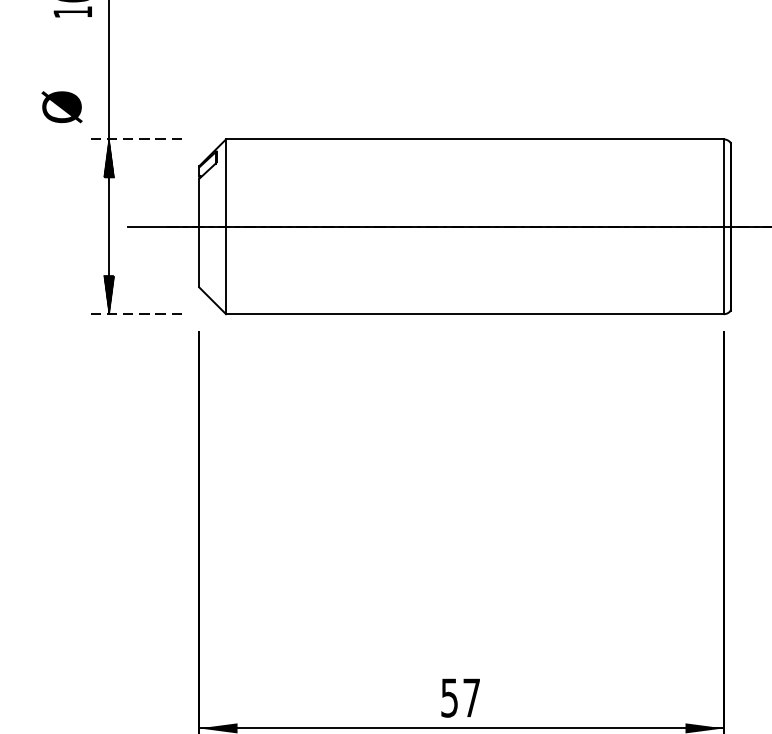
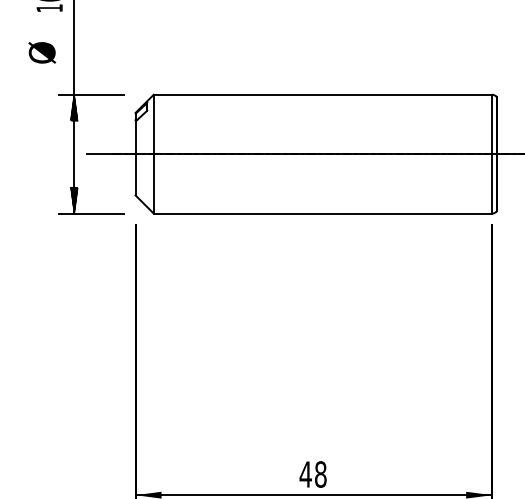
text: (62, 106) -> (42, 52), moved
line: (134, 139) -> (91, 94), dashed -> solid
line: (134, 314) -> (91, 213), dashed -> solid
text: (459, 697) -> (312, 474), 57 -> 48

